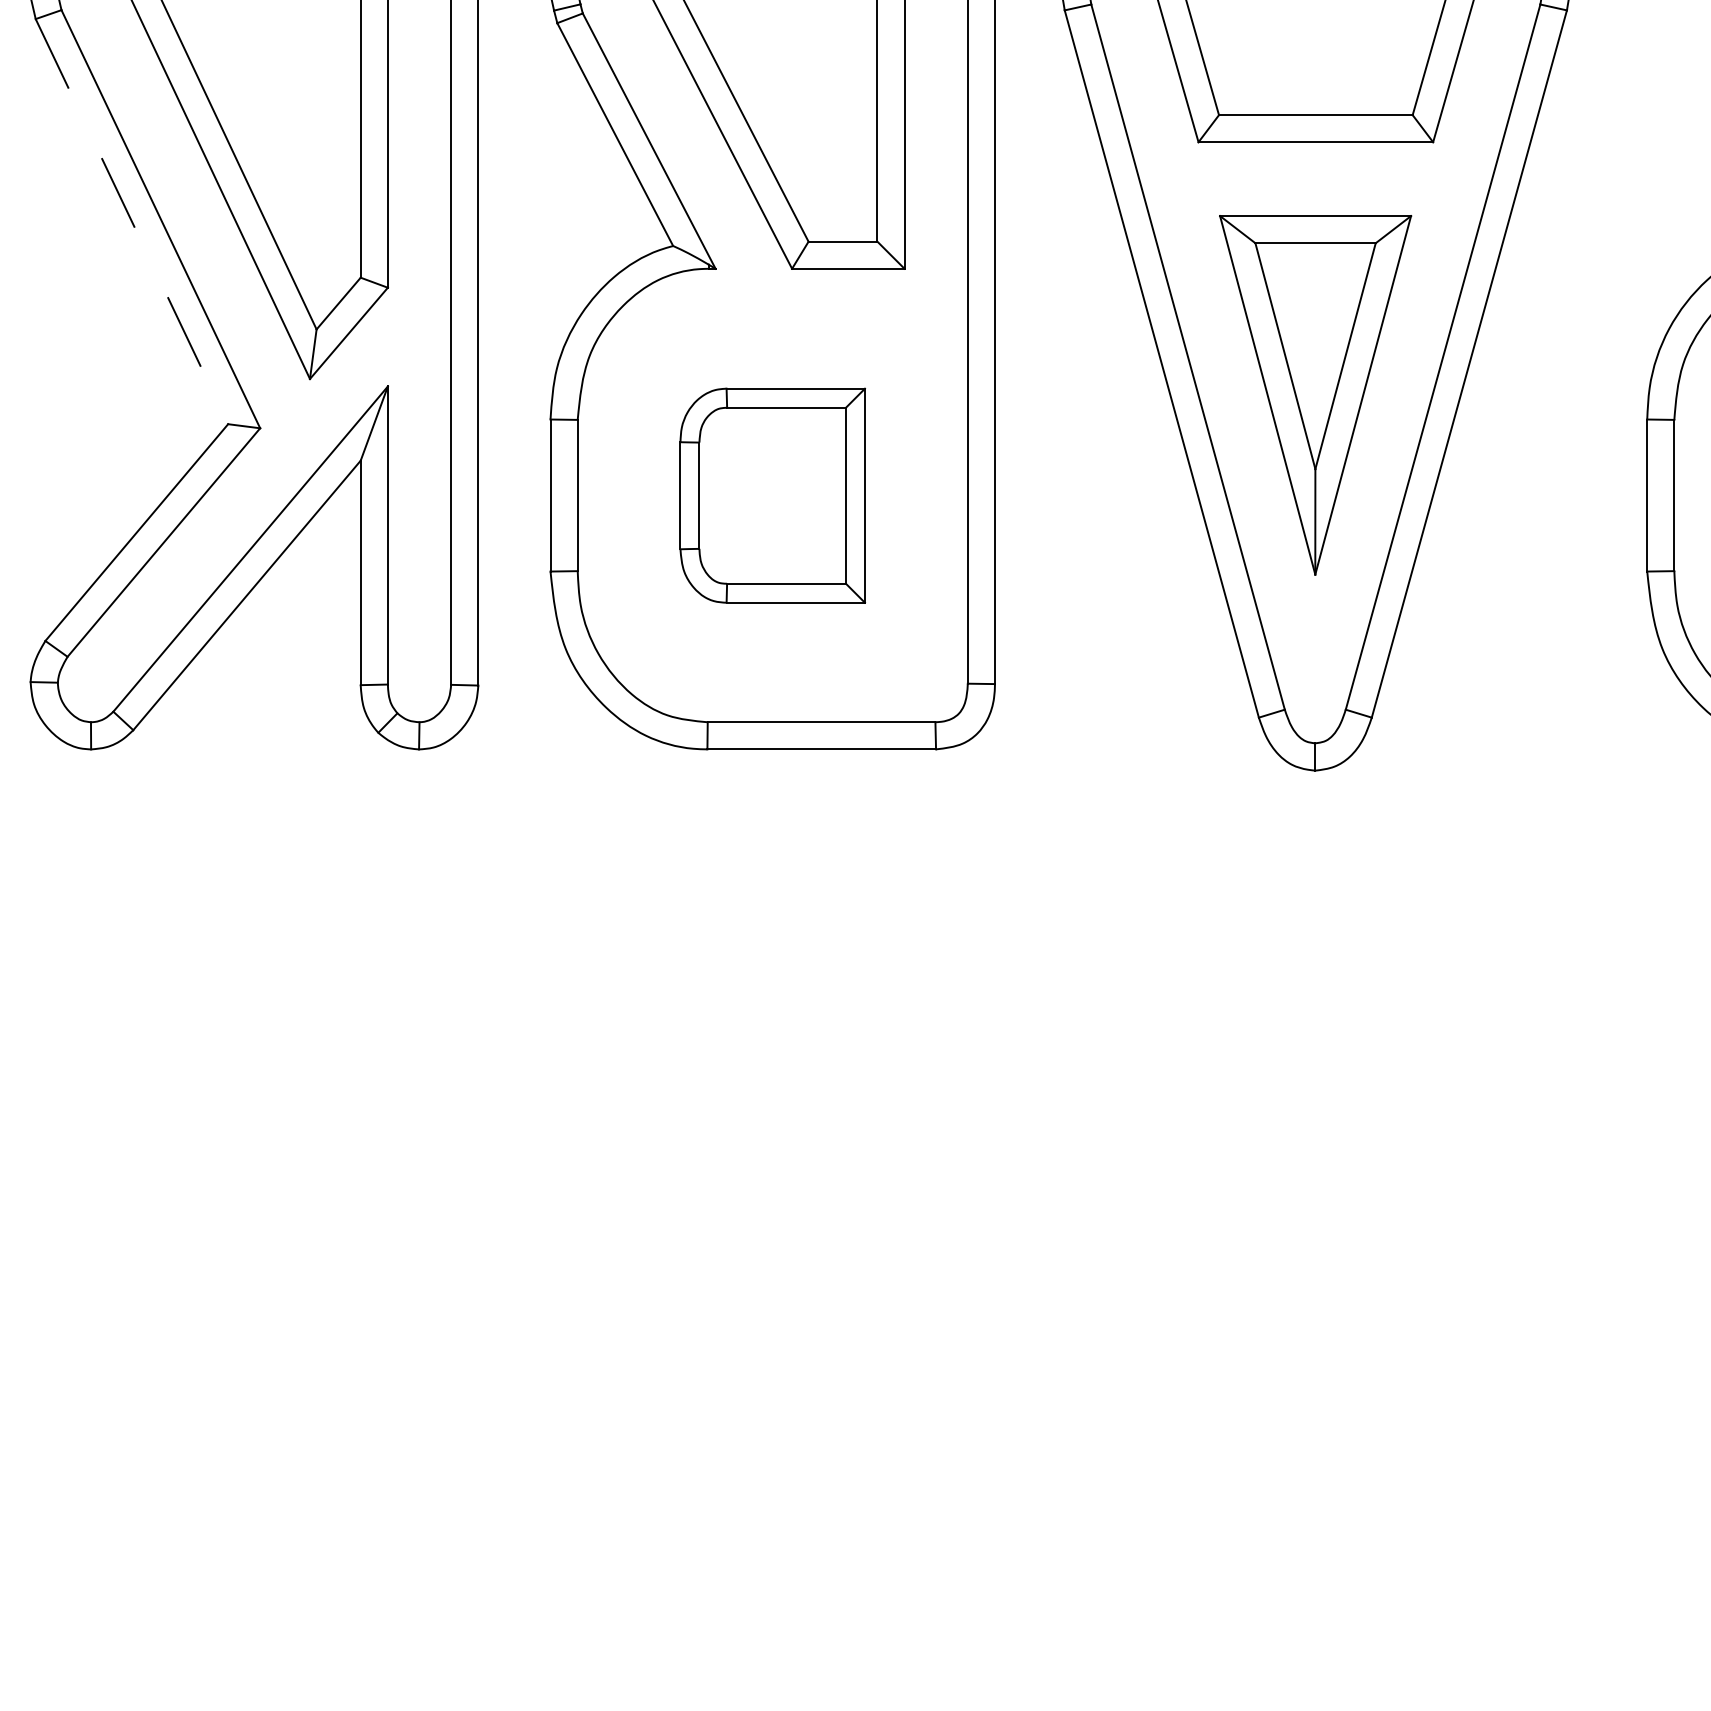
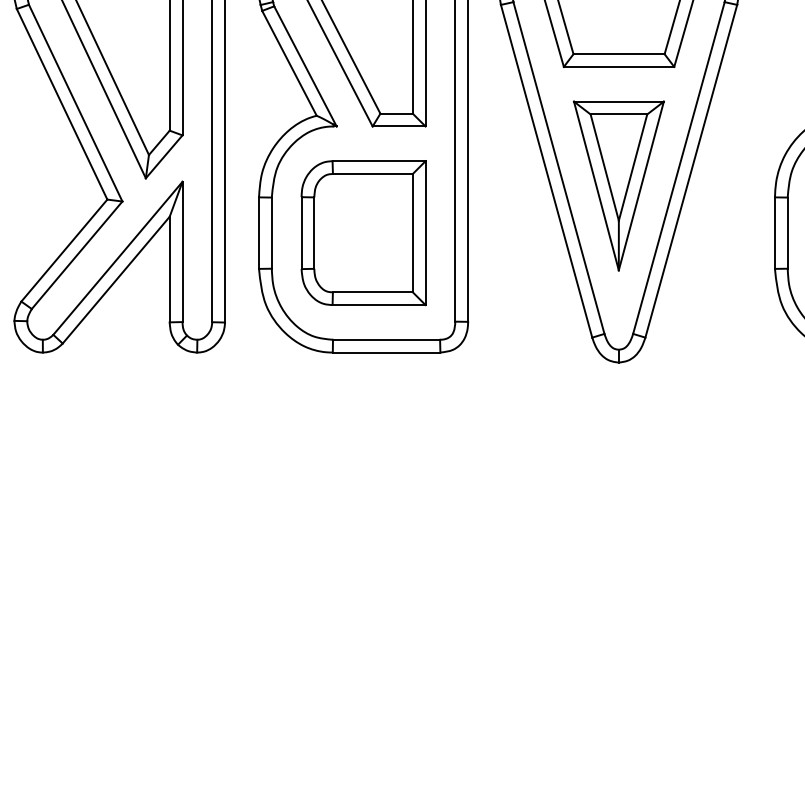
line: (132, 222) -> (62, 104), dashed -> solid
part: (772, 496) -> (363, 233), size x1.43

